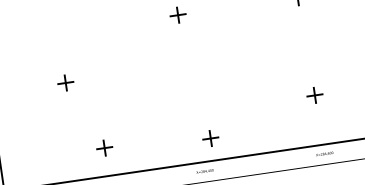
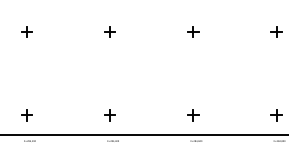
part: (64, 82) -> (26, 31), moved
part: (315, 95) -> (193, 115), moved
part: (209, 138) -> (109, 115), moved
part: (103, 148) -> (26, 115), moved

